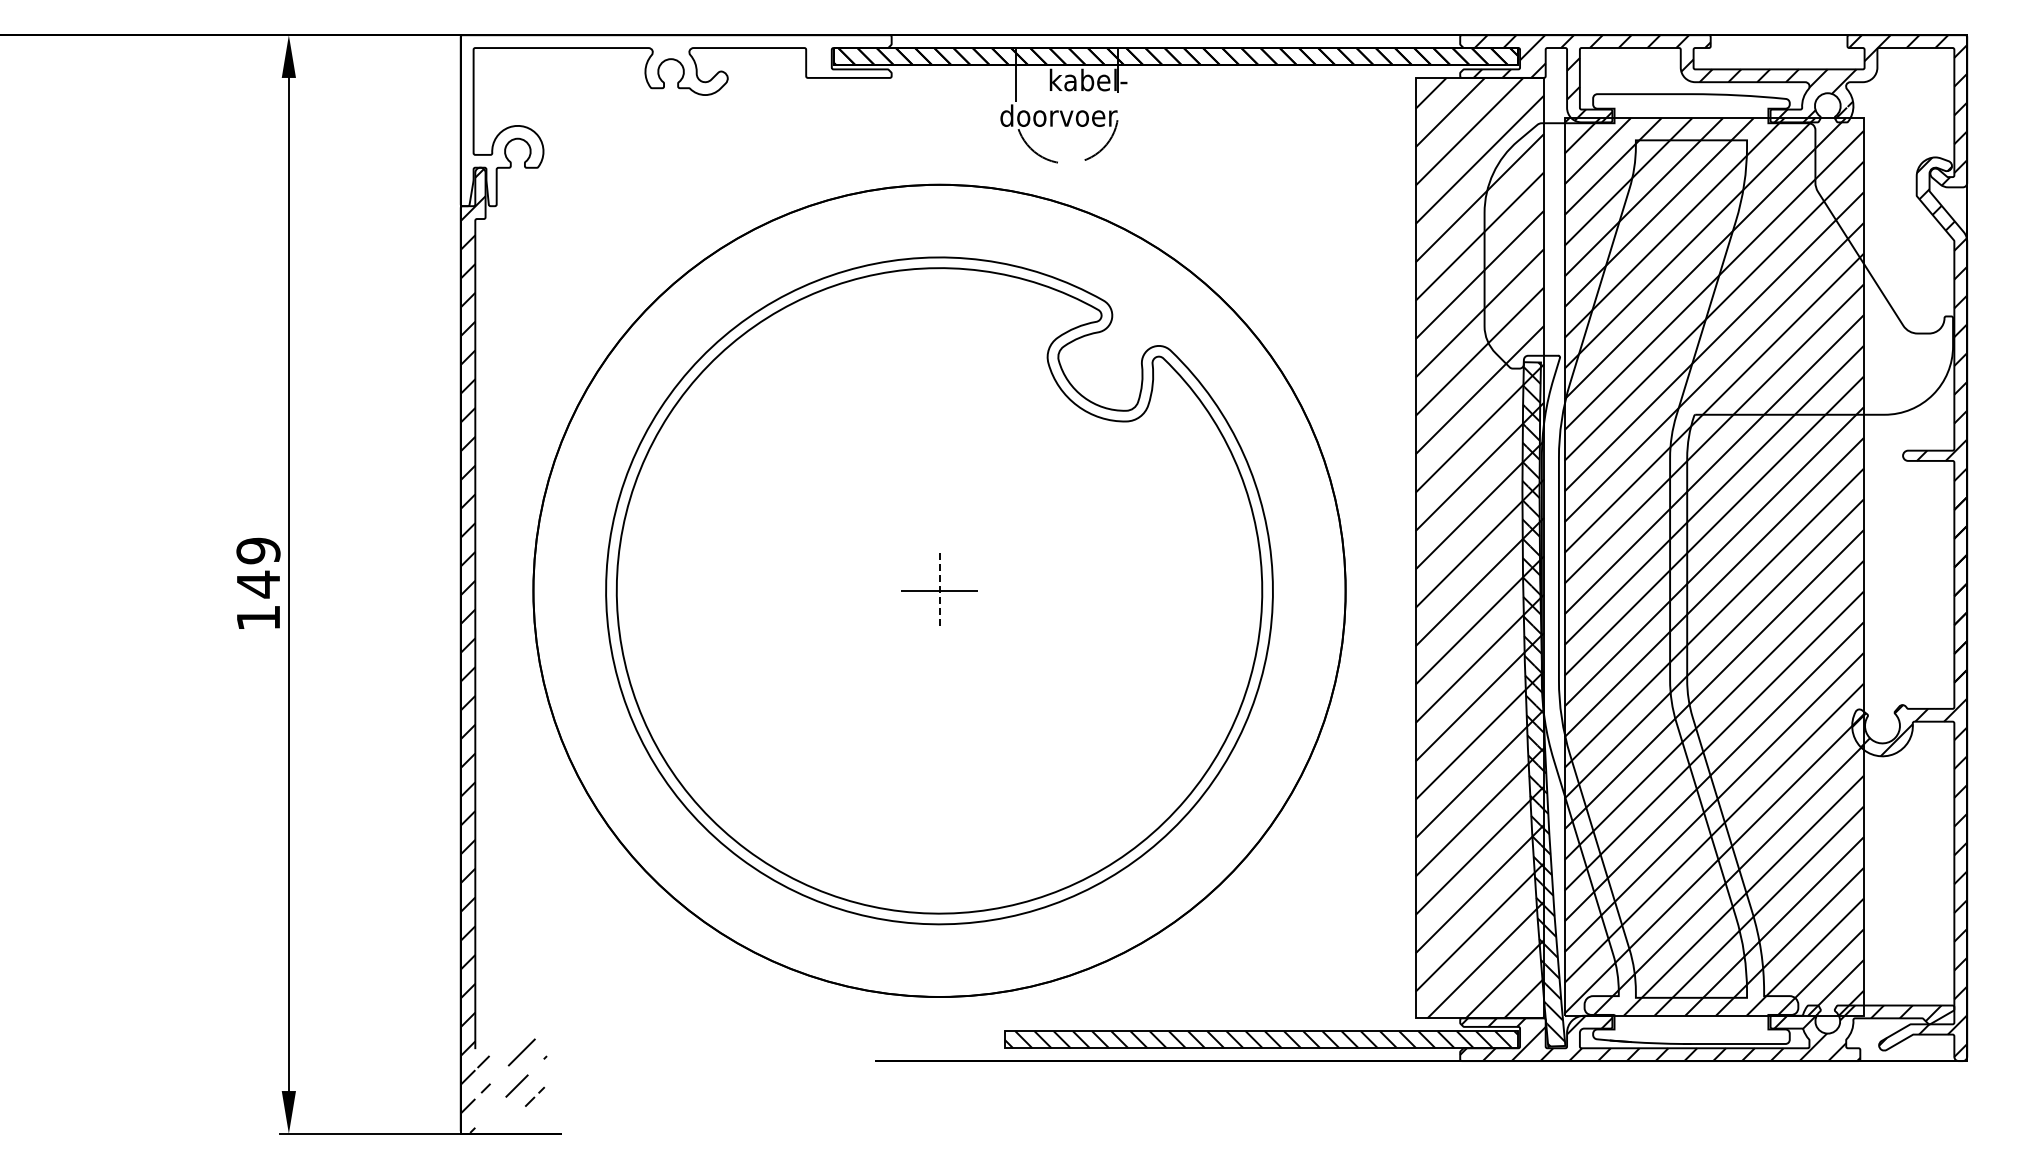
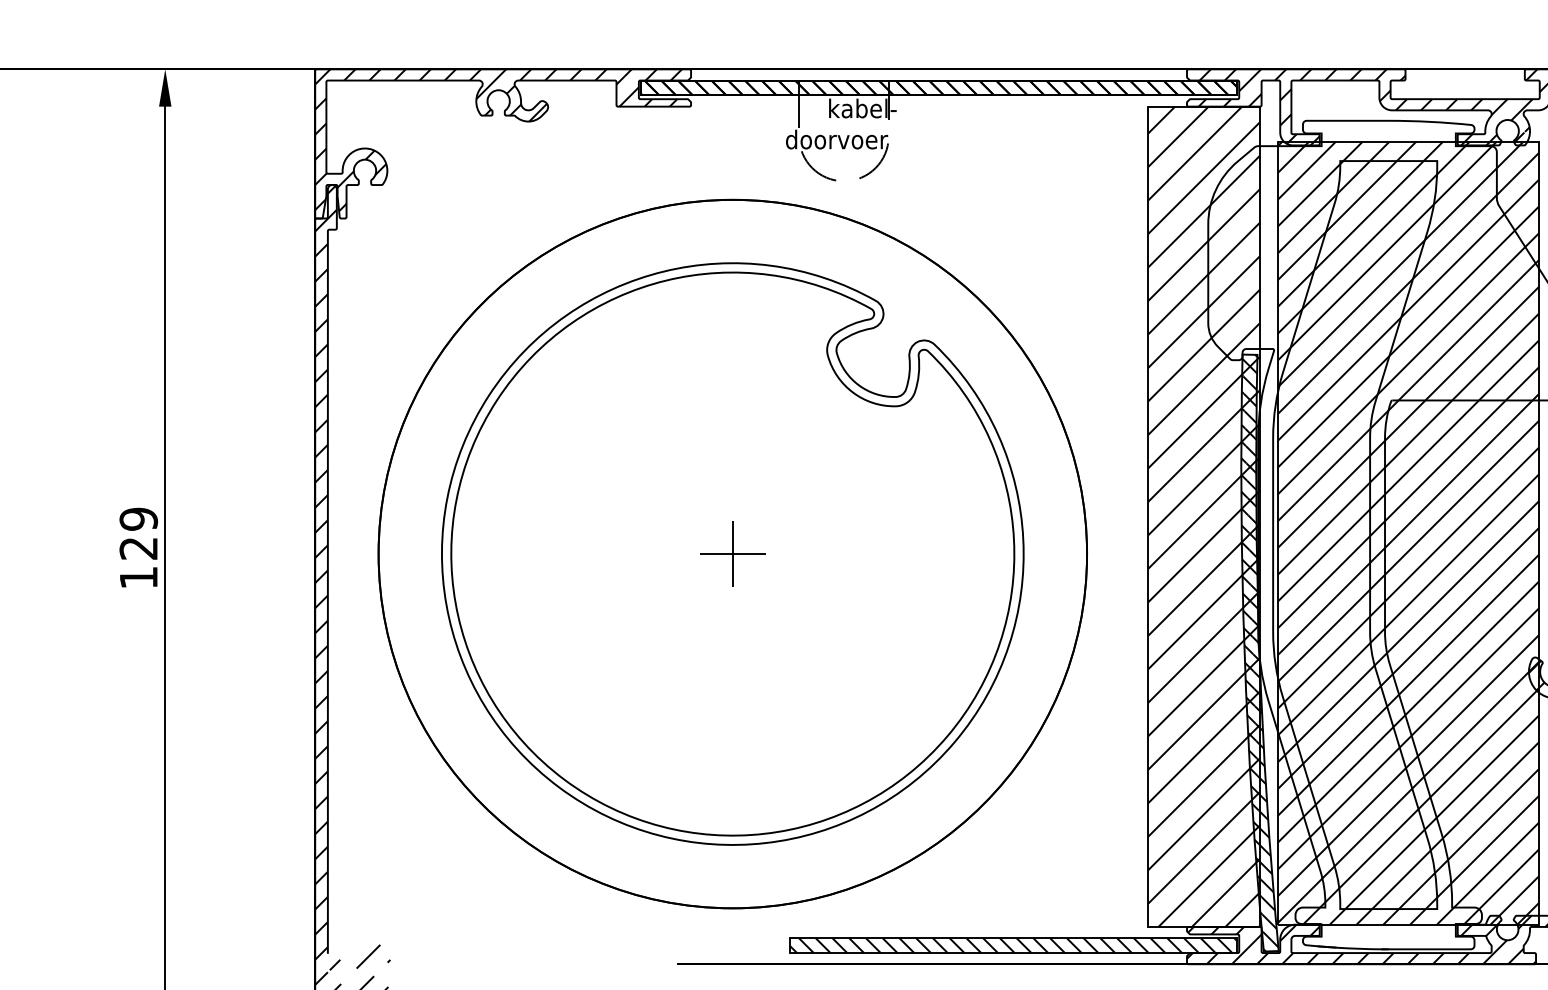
hatch: (670, 116) -> (498, 140), added
text: (257, 584) -> (137, 548), 149 -> 129
line: (939, 591) -> (732, 554), dashed -> solid

